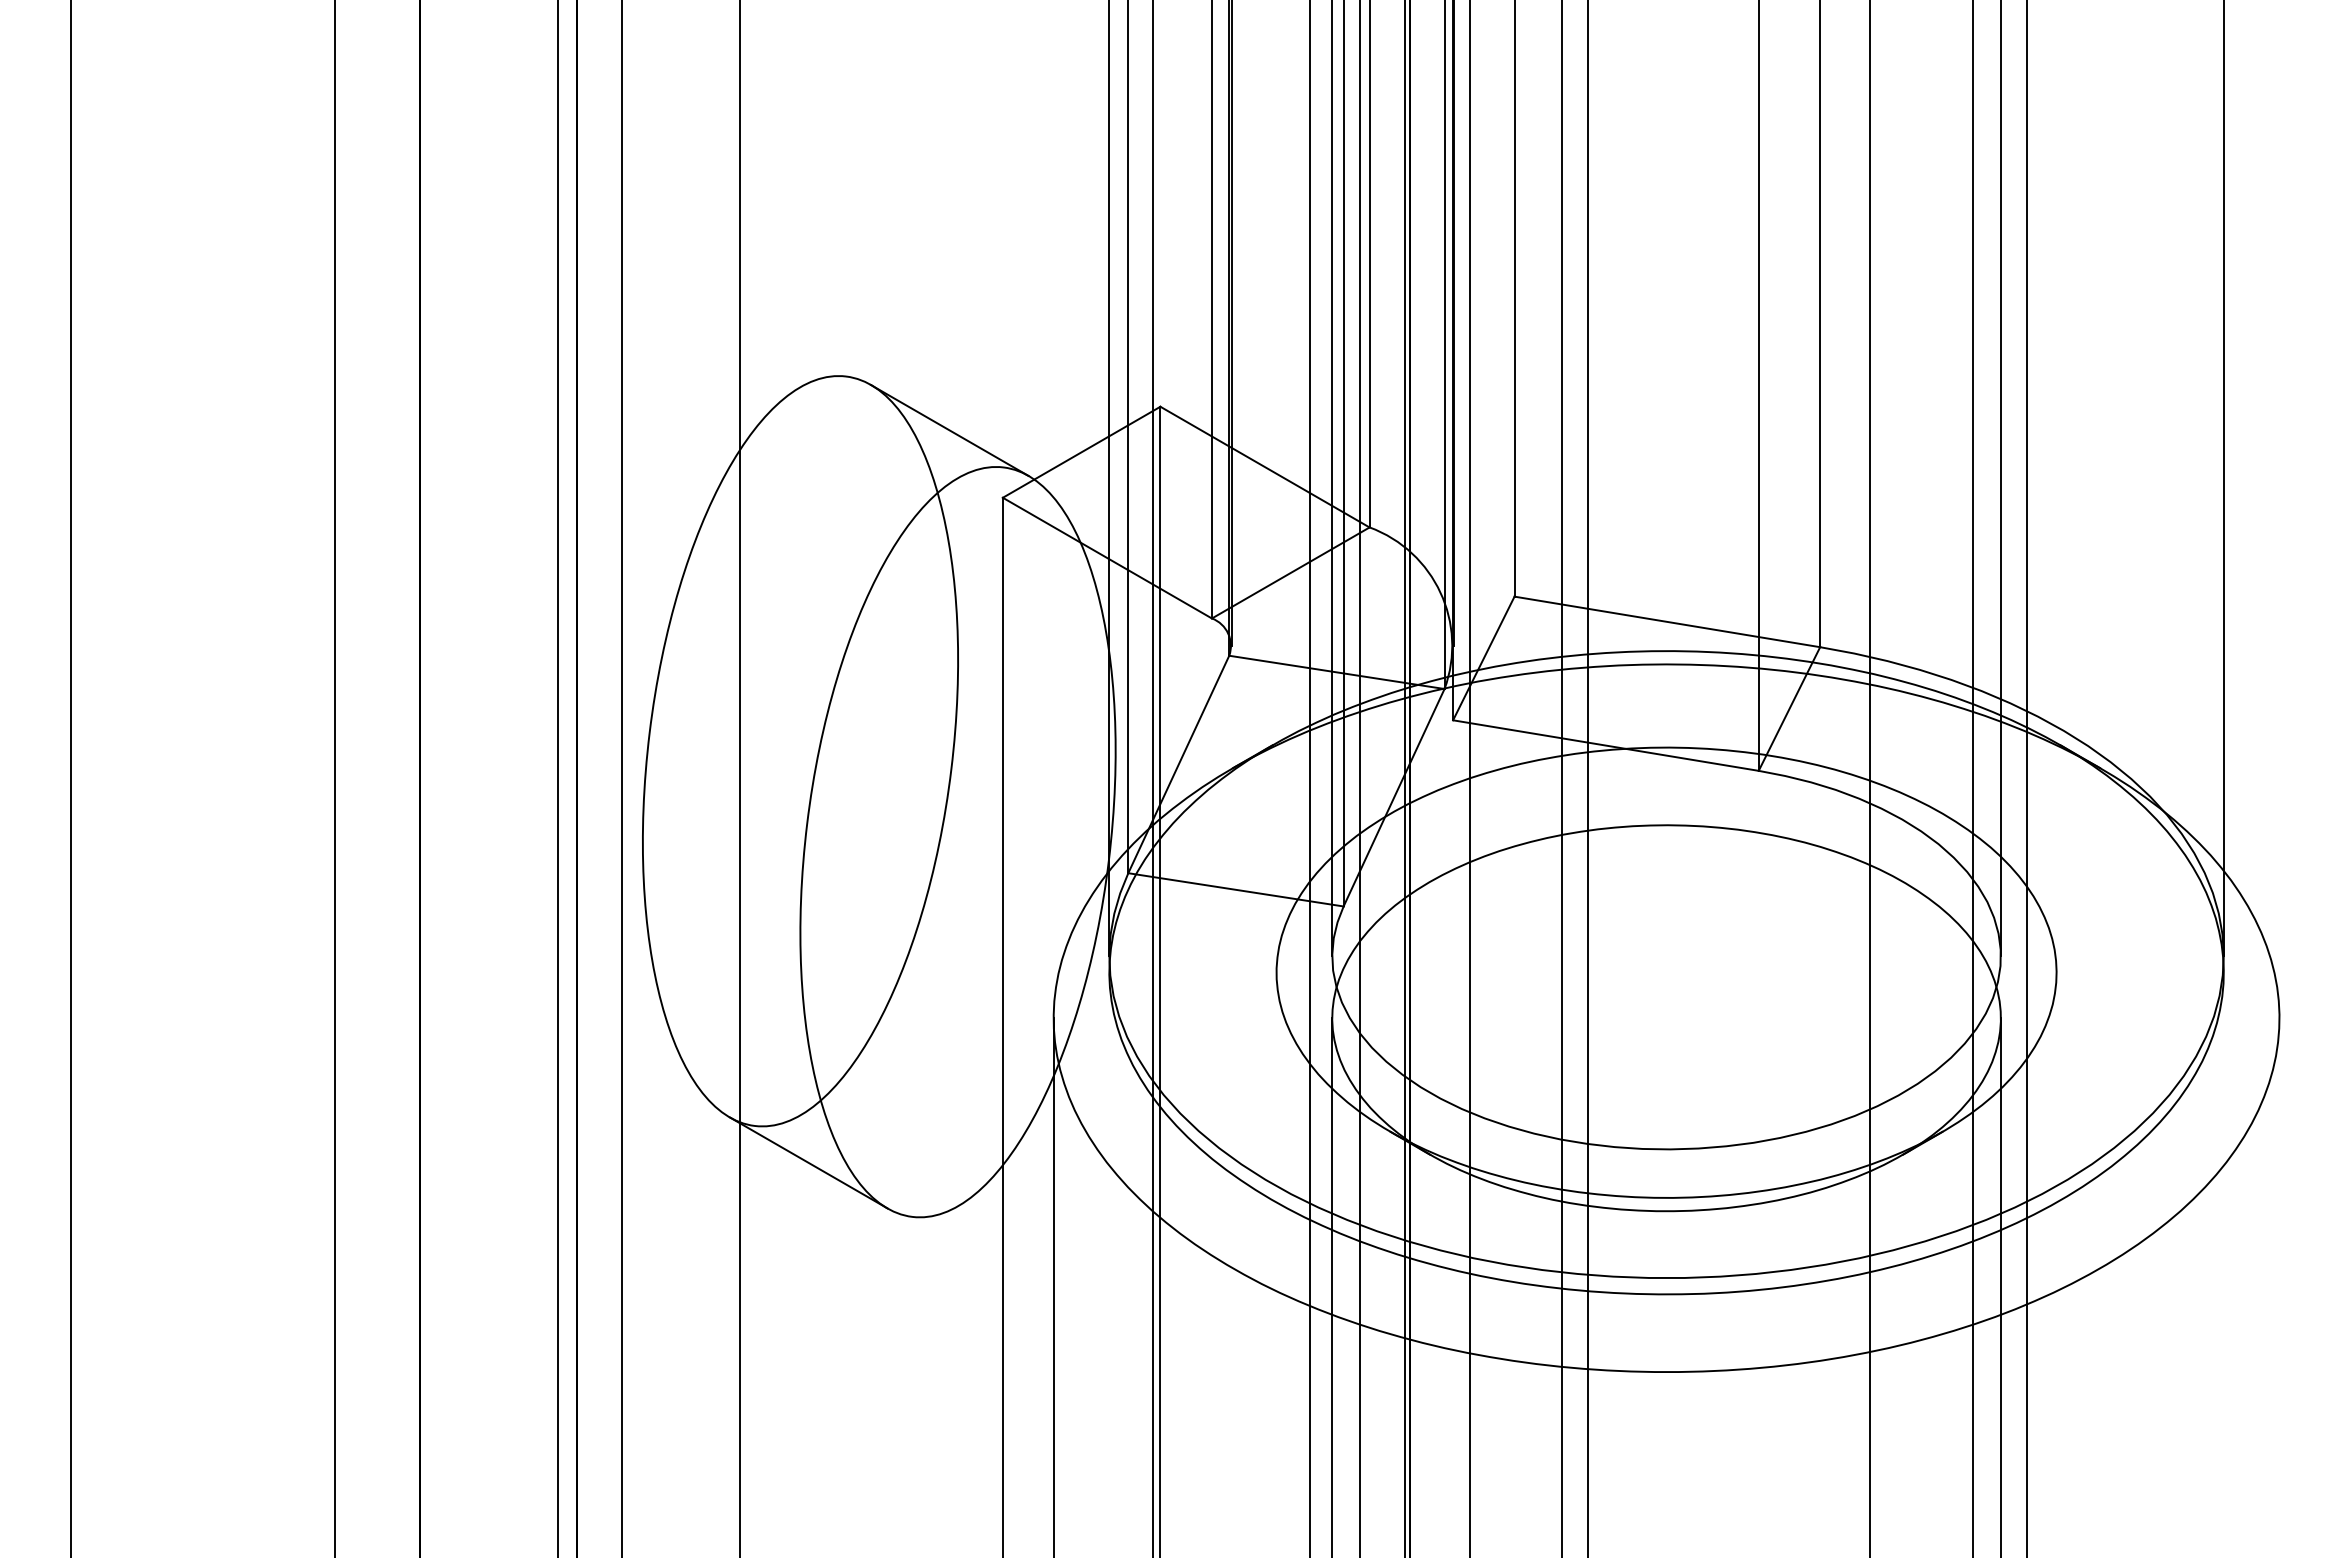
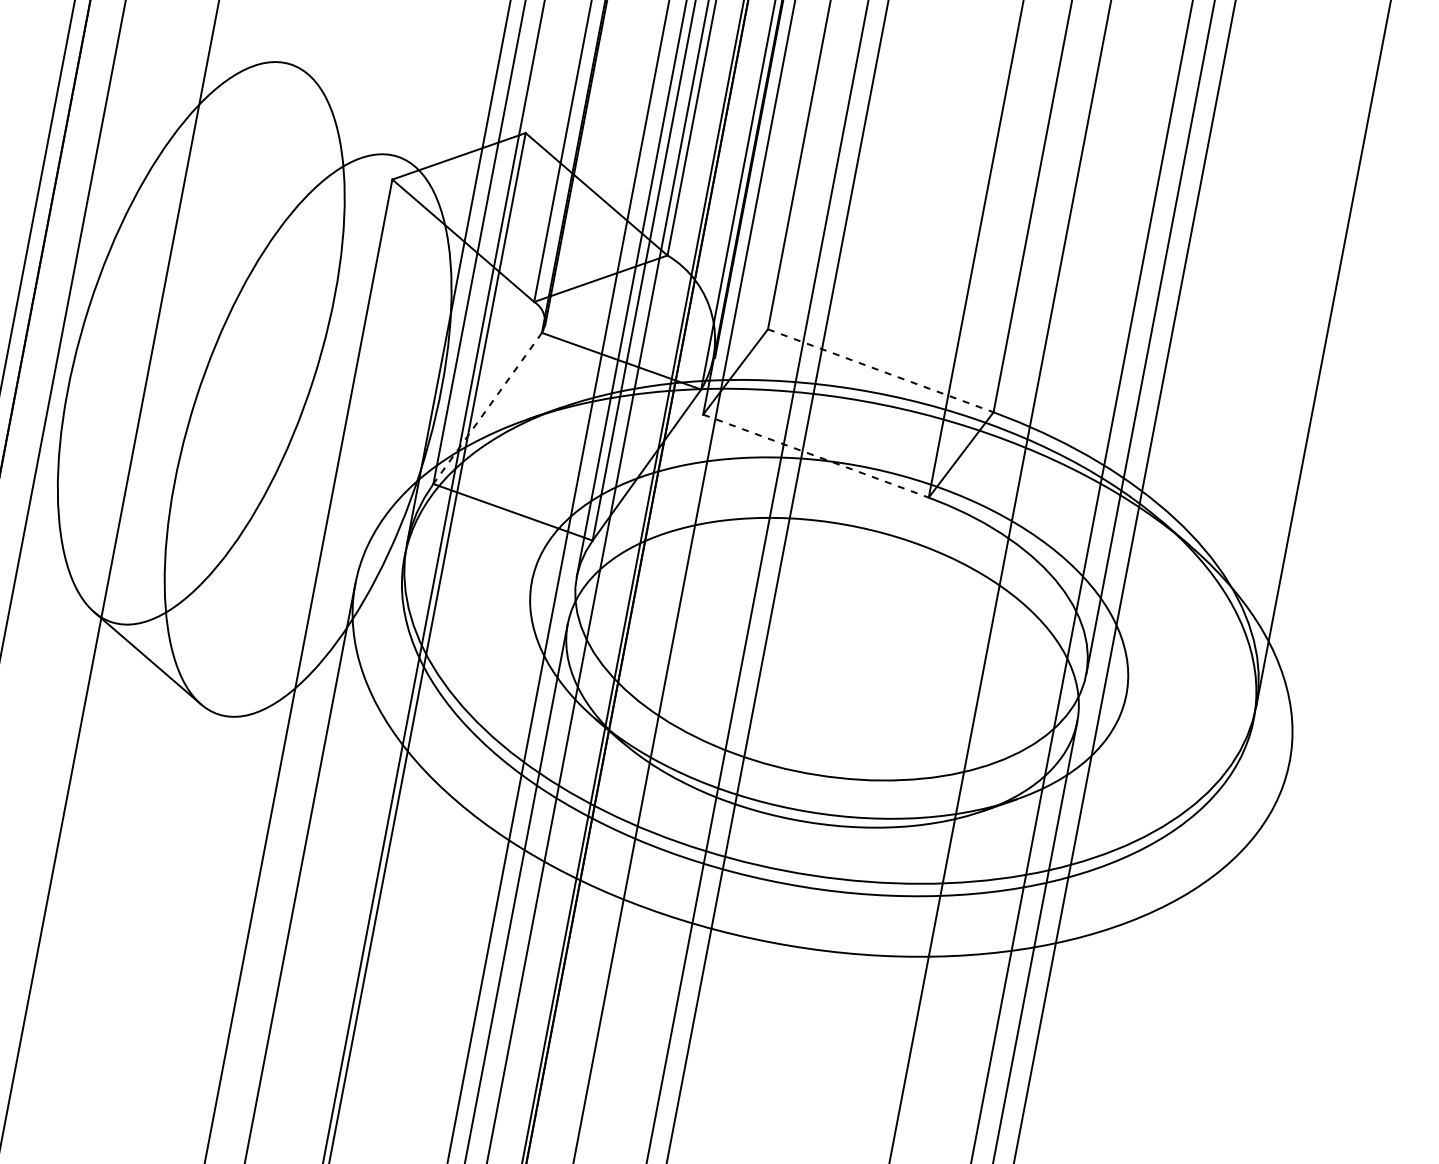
line: (949, 429) -> (361, 119), removed
line: (1667, 621) -> (880, 370), solid -> dashed
line: (1605, 745) -> (815, 456), solid -> dashed
line: (1178, 764) -> (487, 408), solid -> dashed

